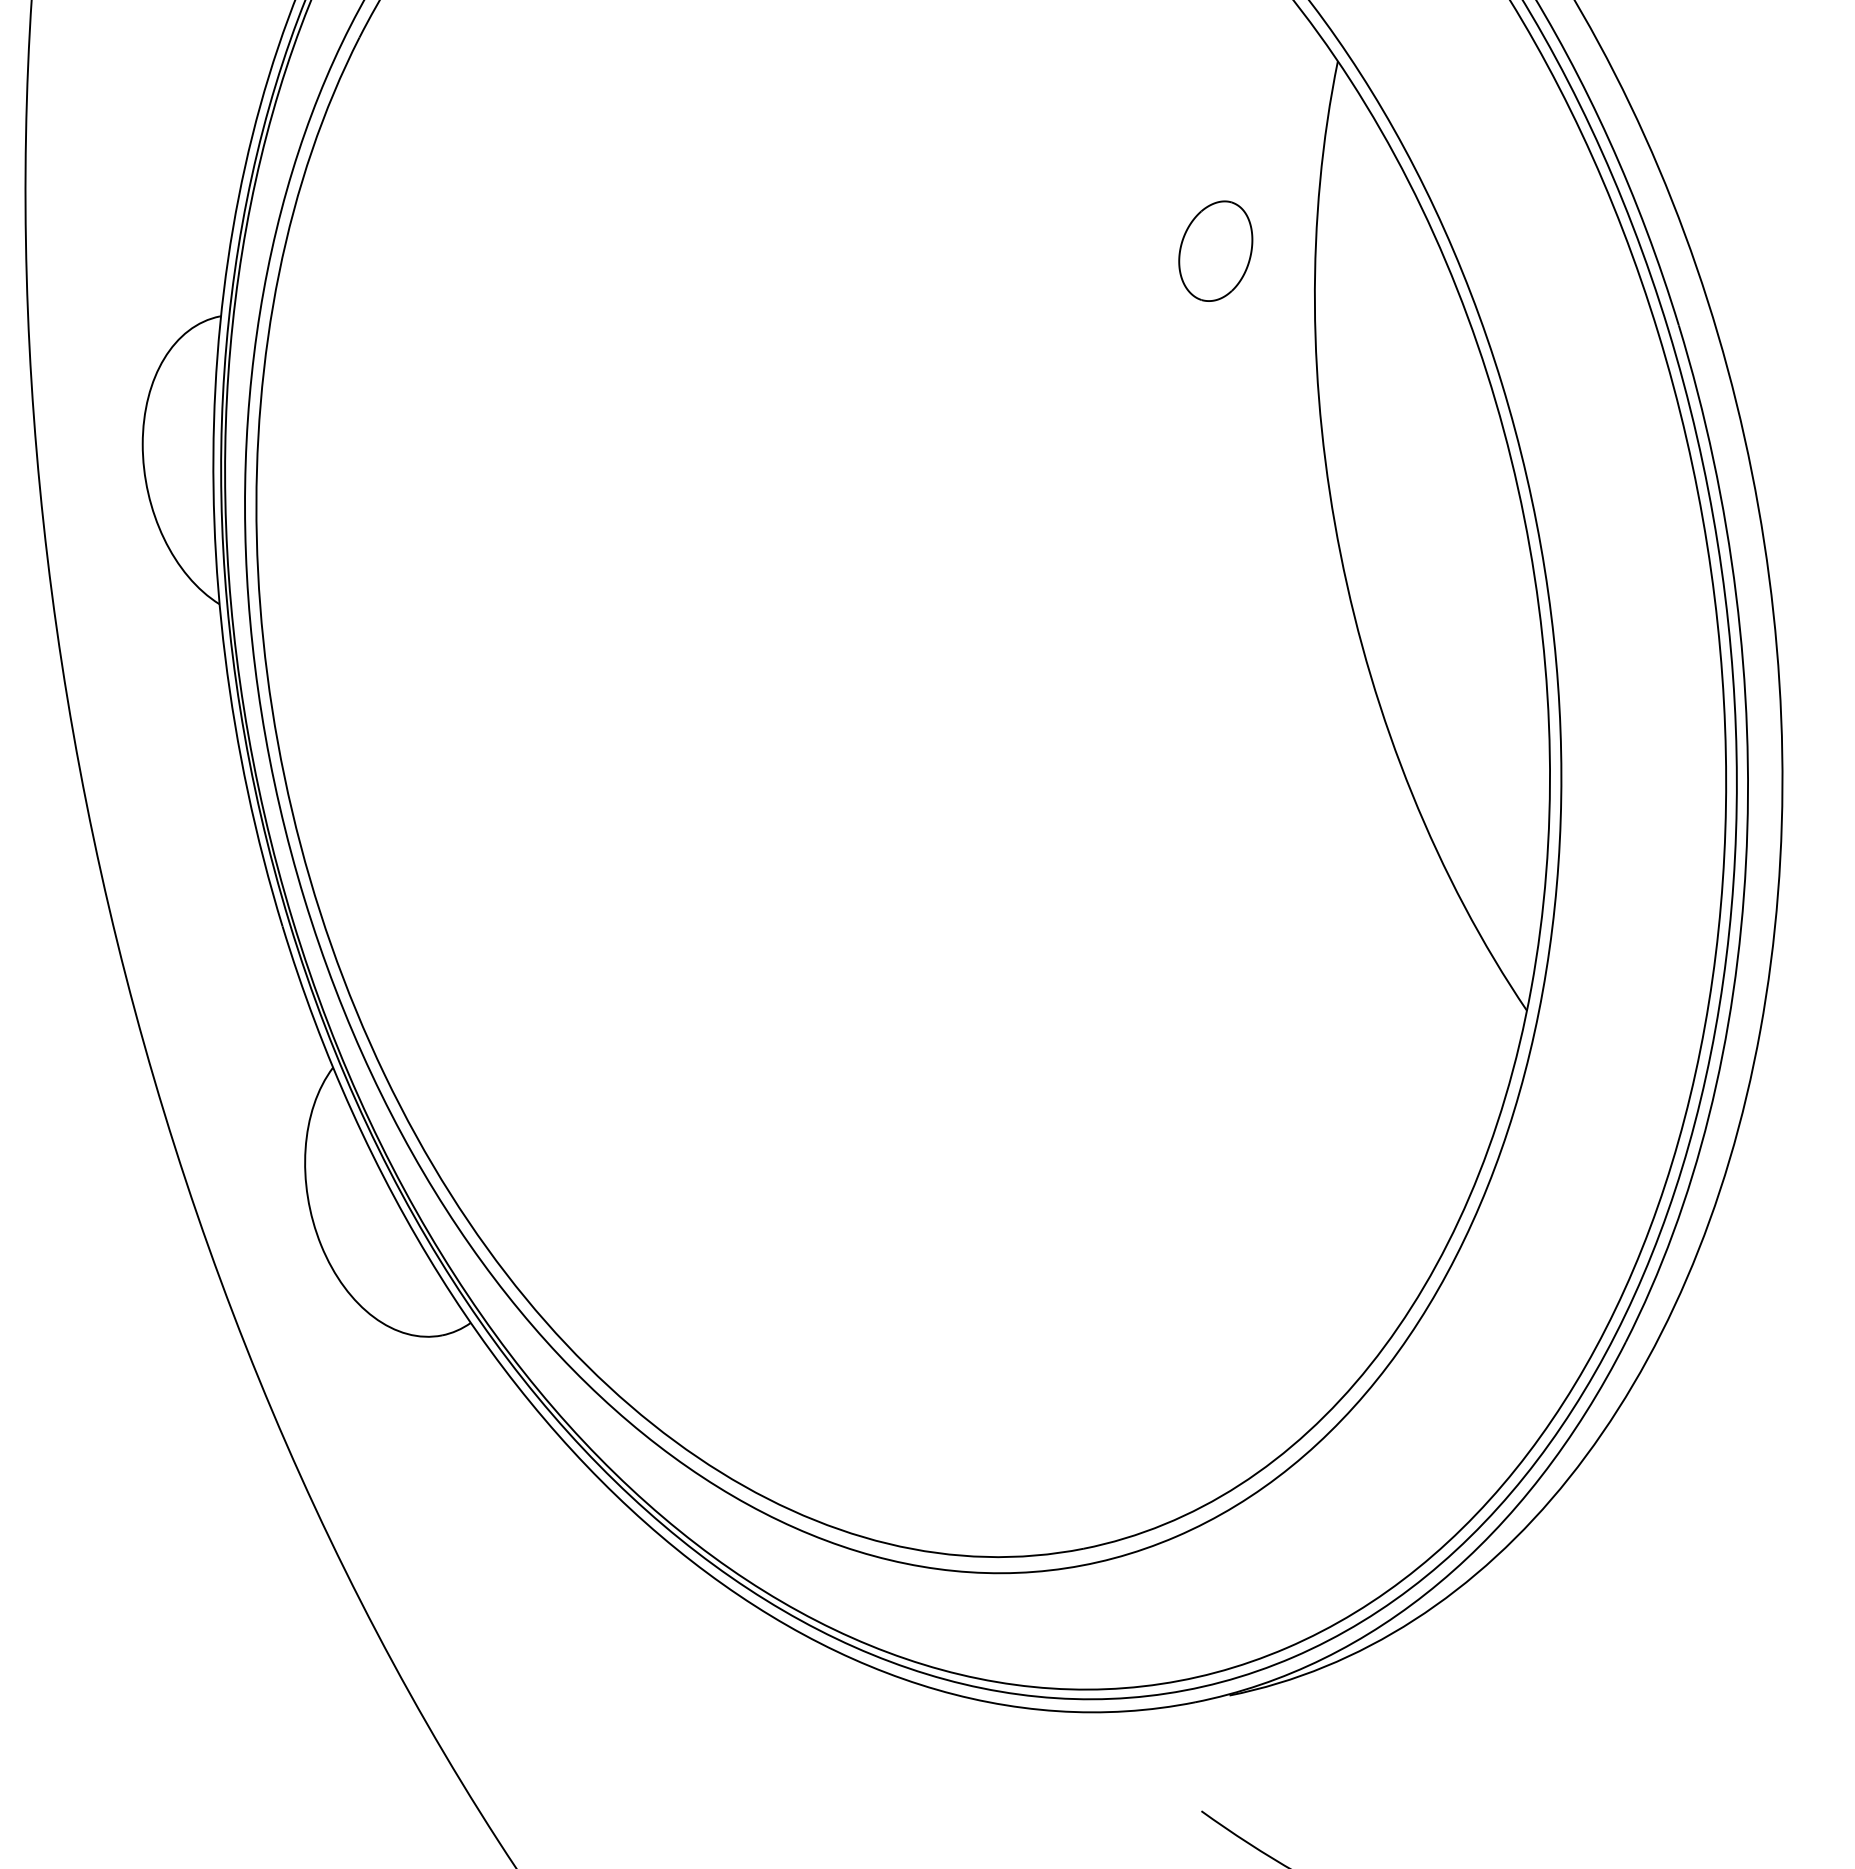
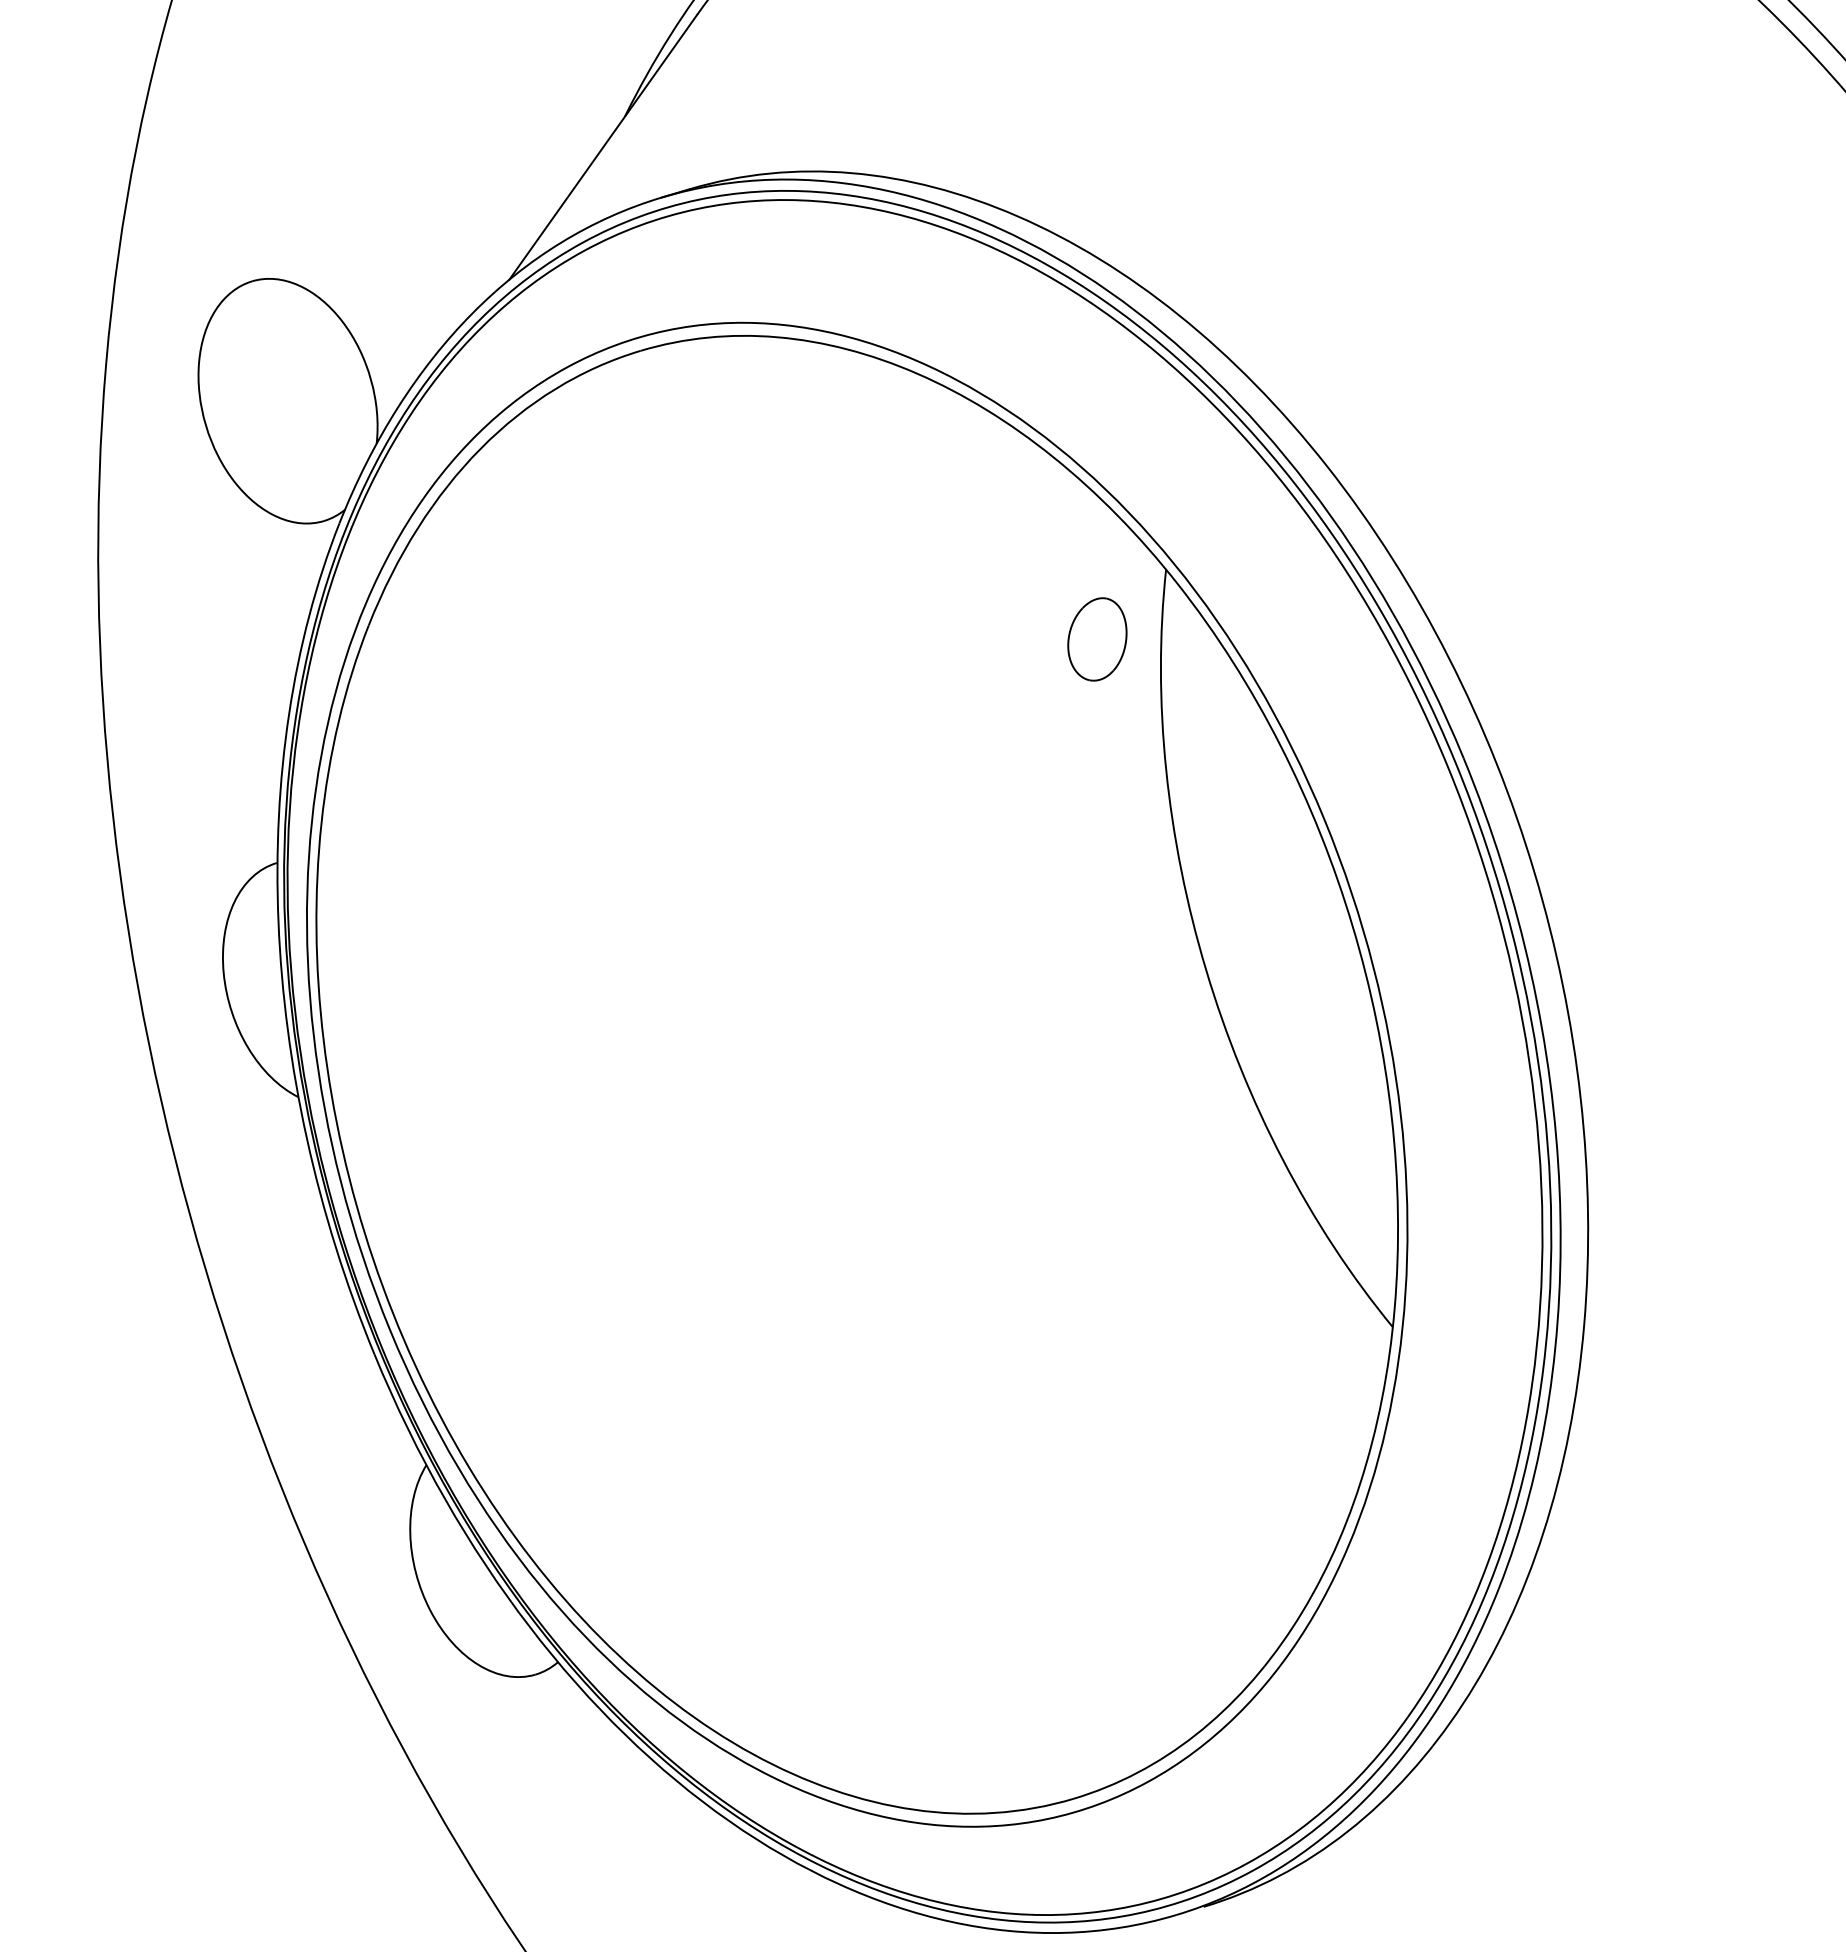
part: (1215, 251) -> (1097, 639), moved

